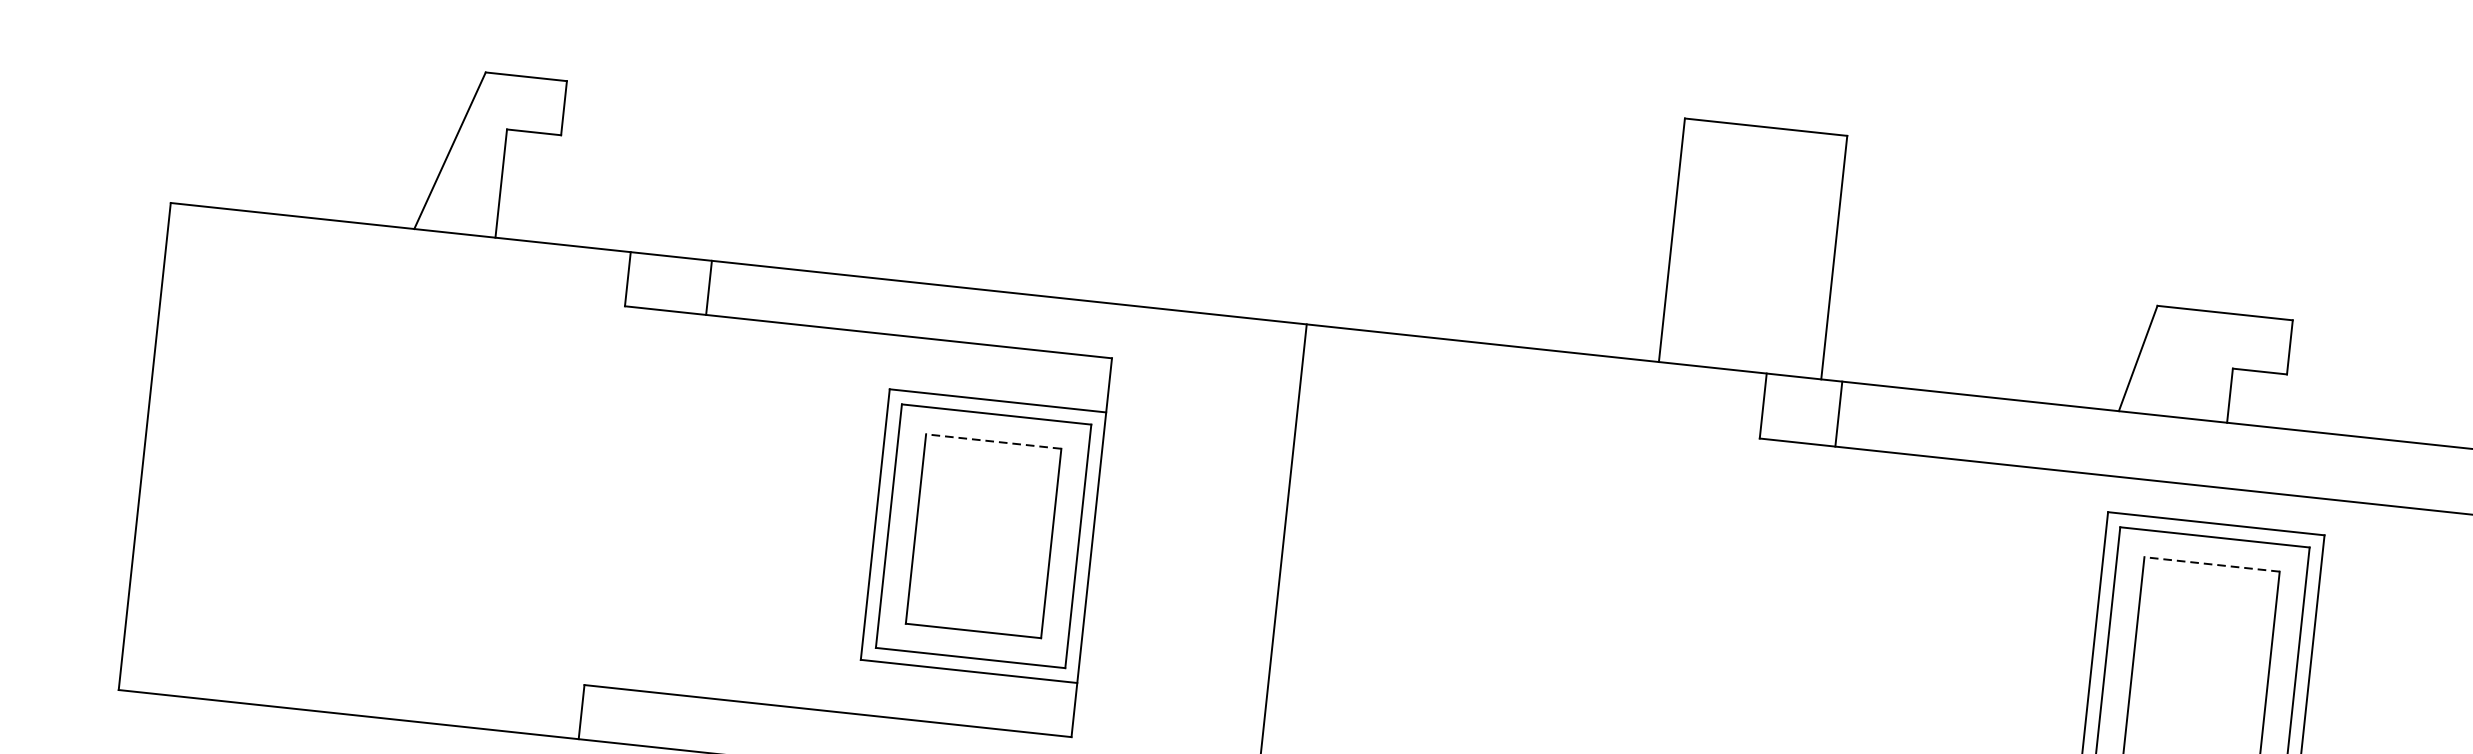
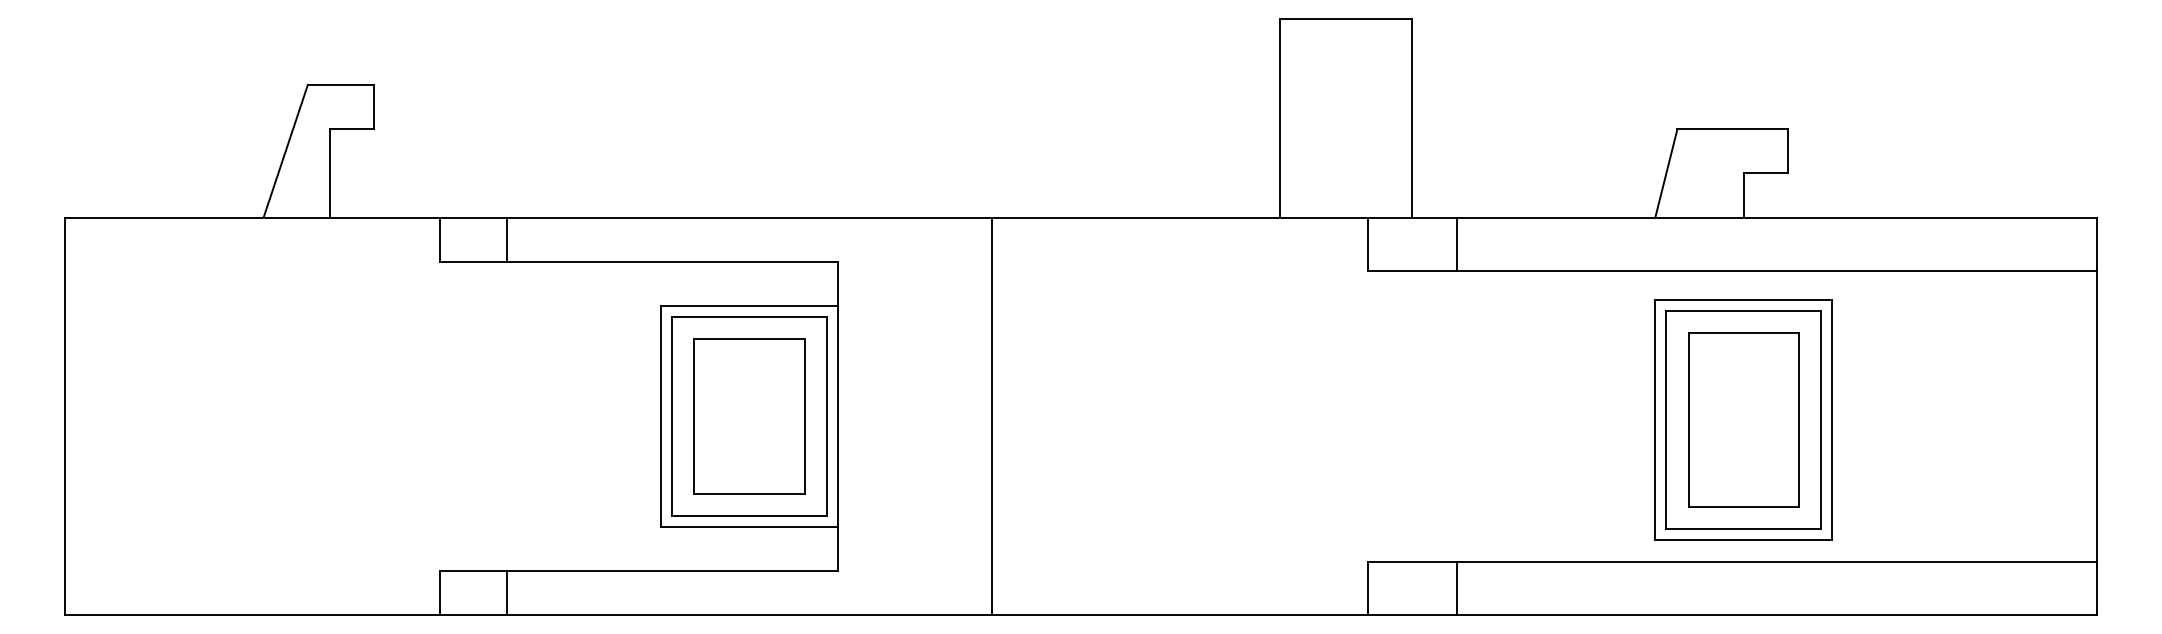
line: (1838, 413) -> (1456, 243), moved
line: (993, 441) -> (749, 339), dashed -> solid
line: (2211, 564) -> (1743, 333), dashed -> solid
line: (662, 721) -> (506, 593), added

